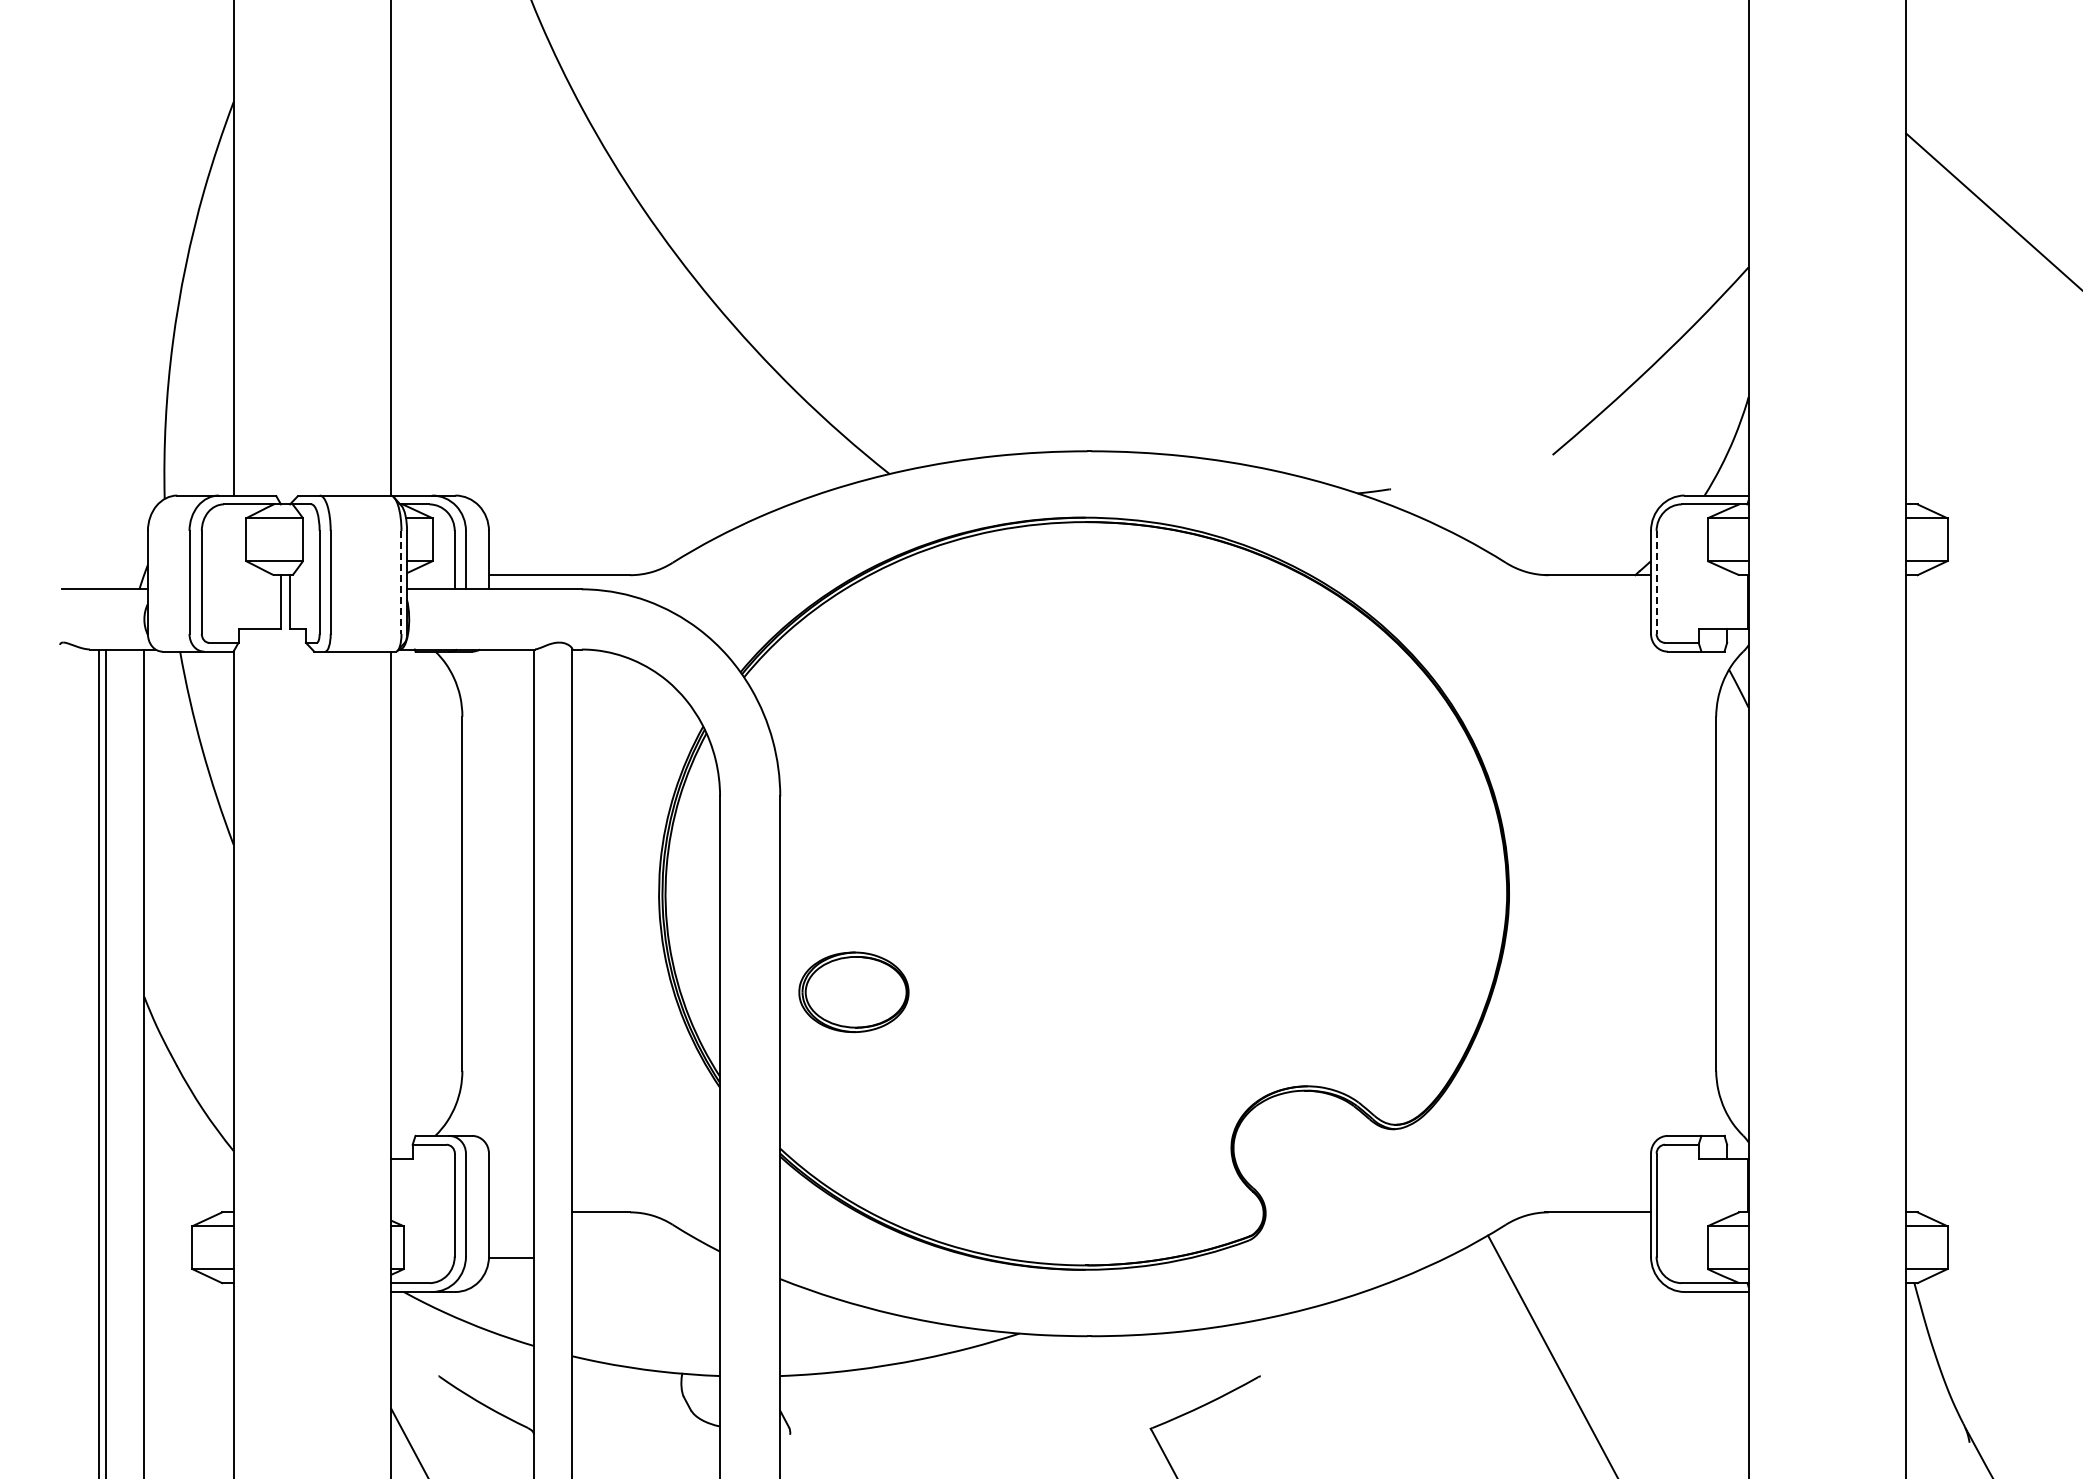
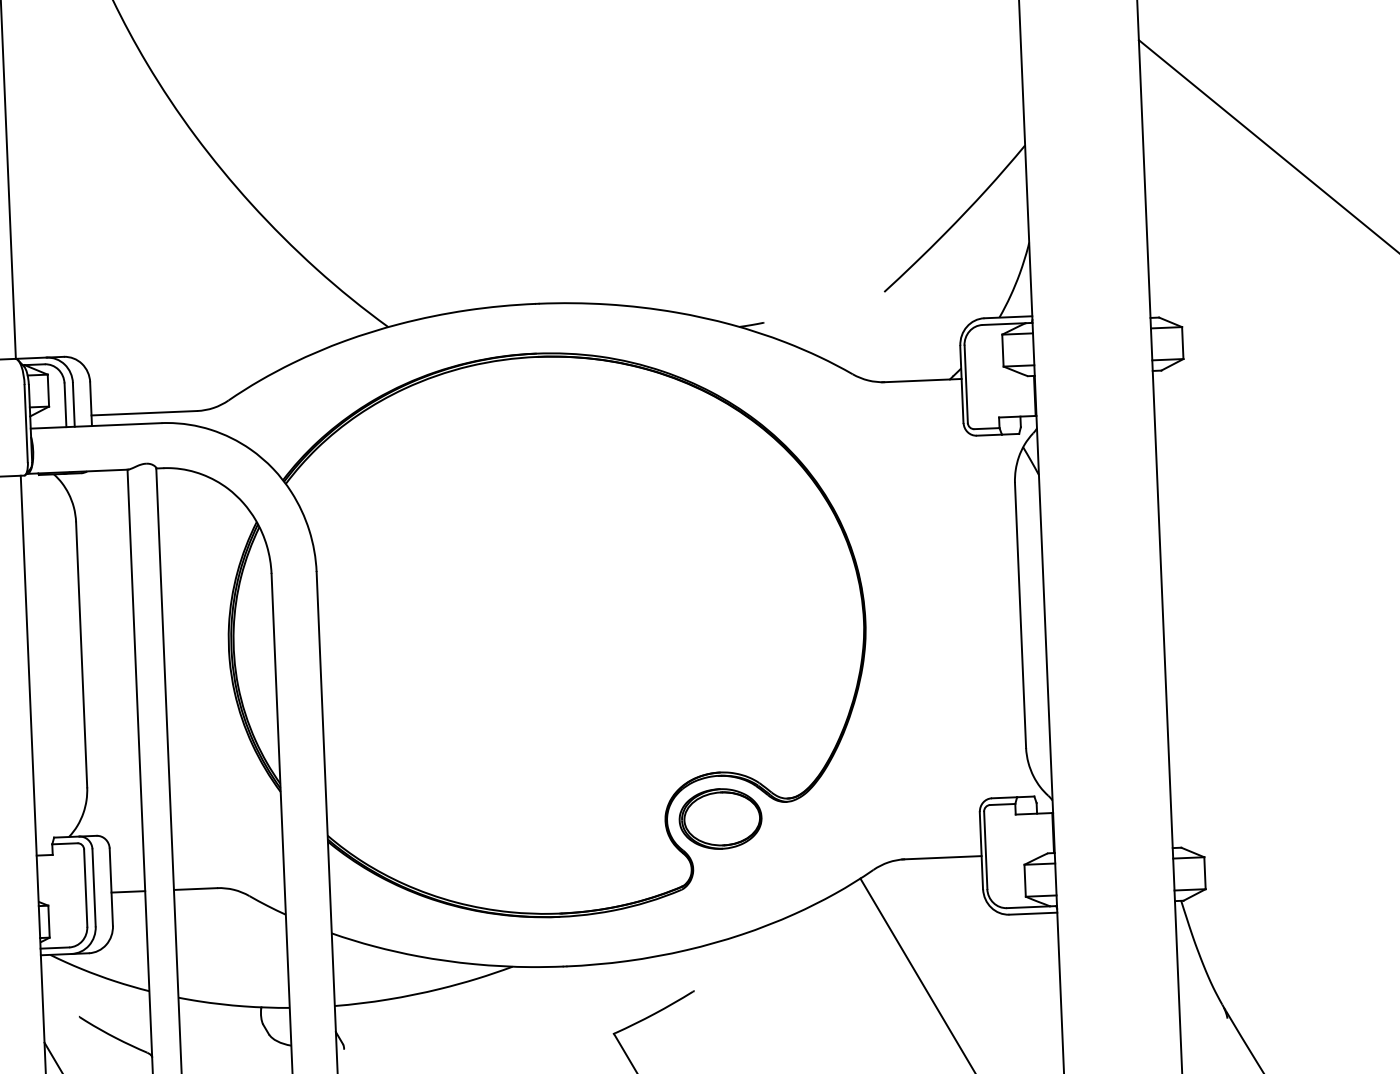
line: (401, 582) -> (26, 423), dashed -> solid
line: (1656, 582) -> (966, 384), dashed -> solid
part: (853, 992) -> (720, 819), moved
line: (510, 1258) -> (127, 892), moved

